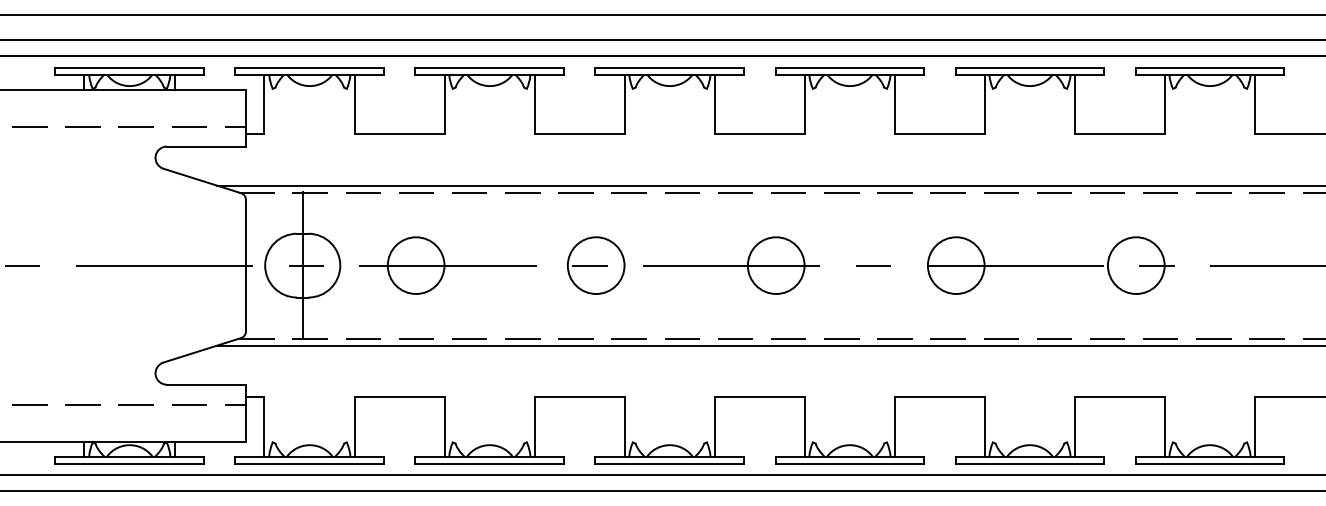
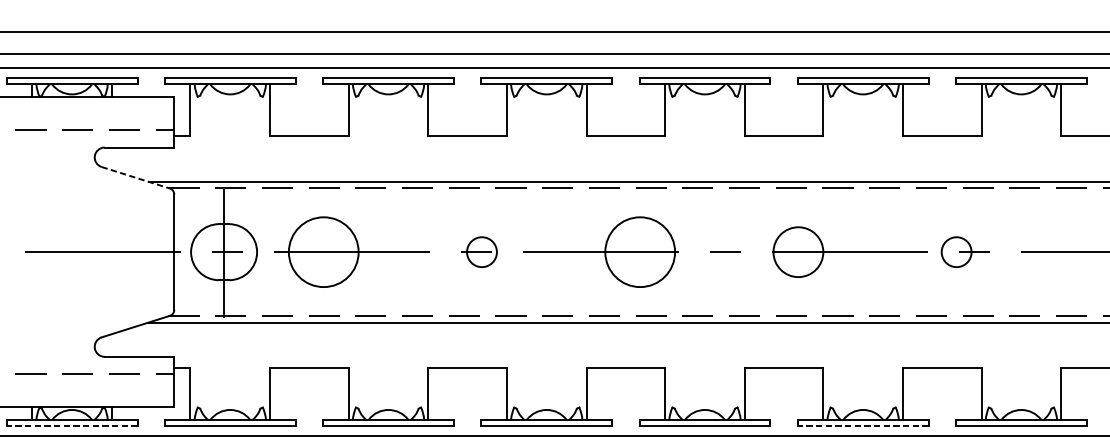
line: (202, 180) -> (136, 177), solid -> dashed
circle: (415, 265) -> (323, 252), size x1.4
circle: (595, 265) -> (481, 252), size x0.6
circle: (775, 265) -> (639, 252), size x1.4
circle: (1135, 265) -> (955, 252), size x0.6
line: (129, 463) -> (71, 426), solid -> dashed
line: (1029, 463) -> (862, 426), solid -> dashed

